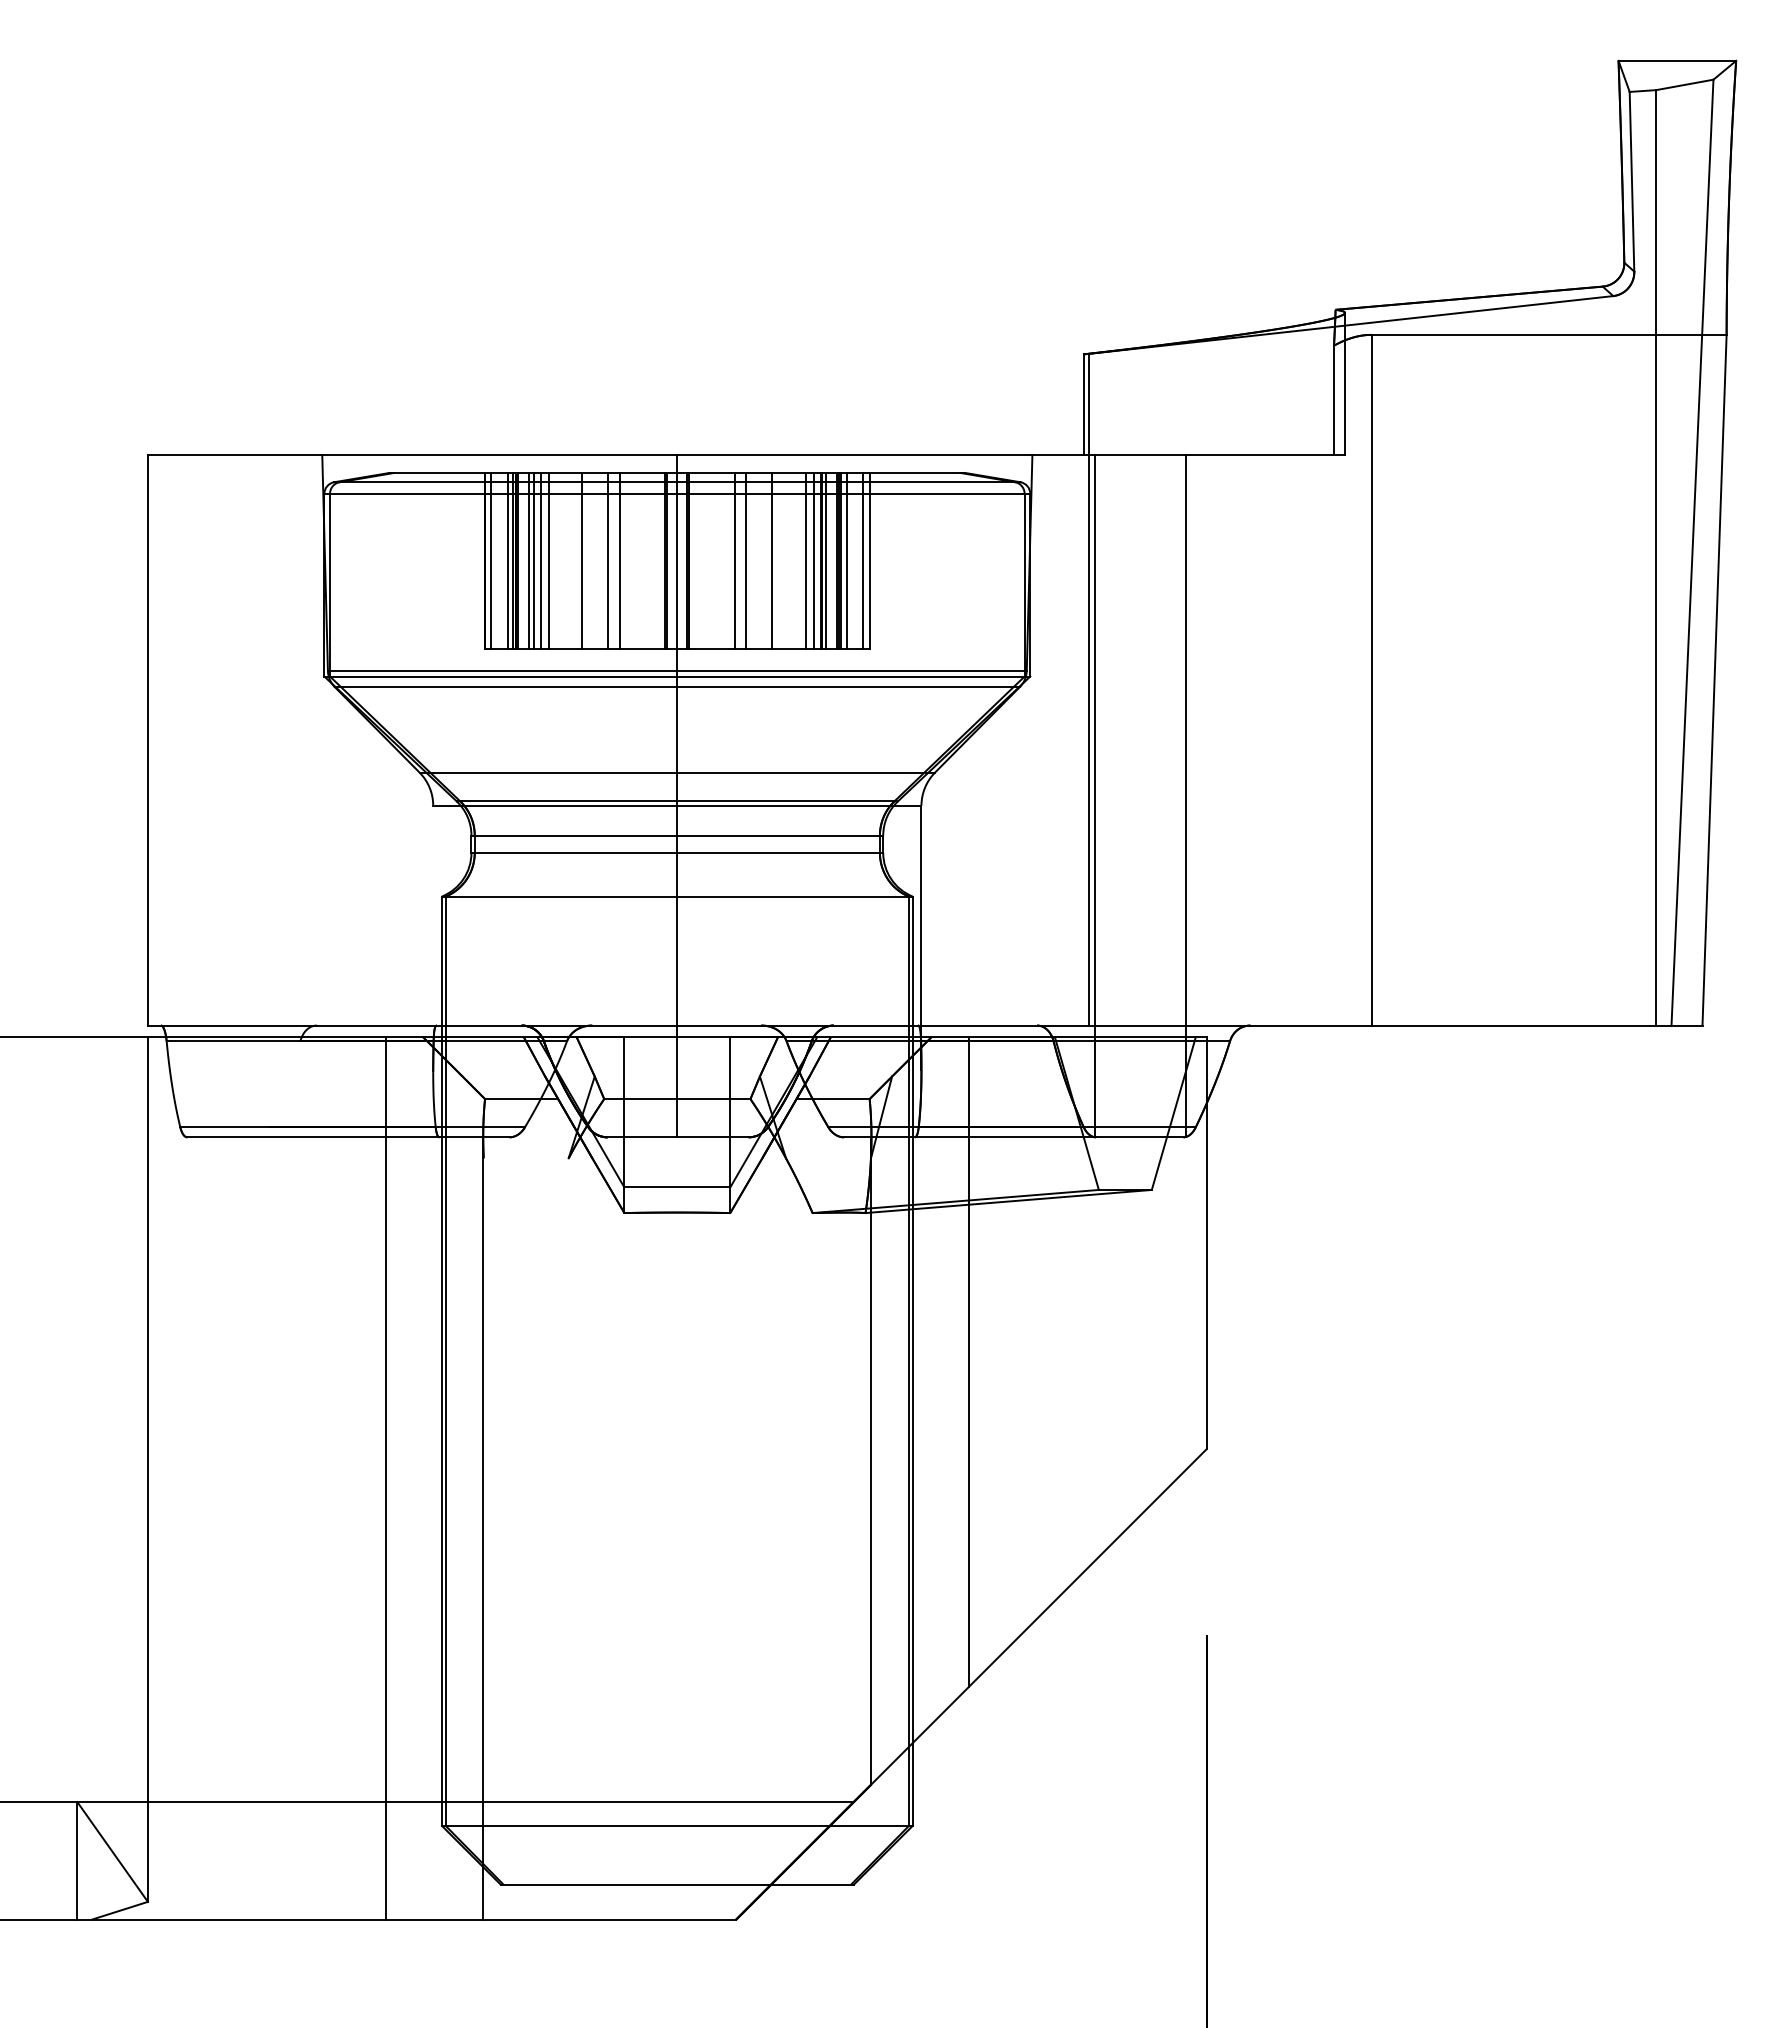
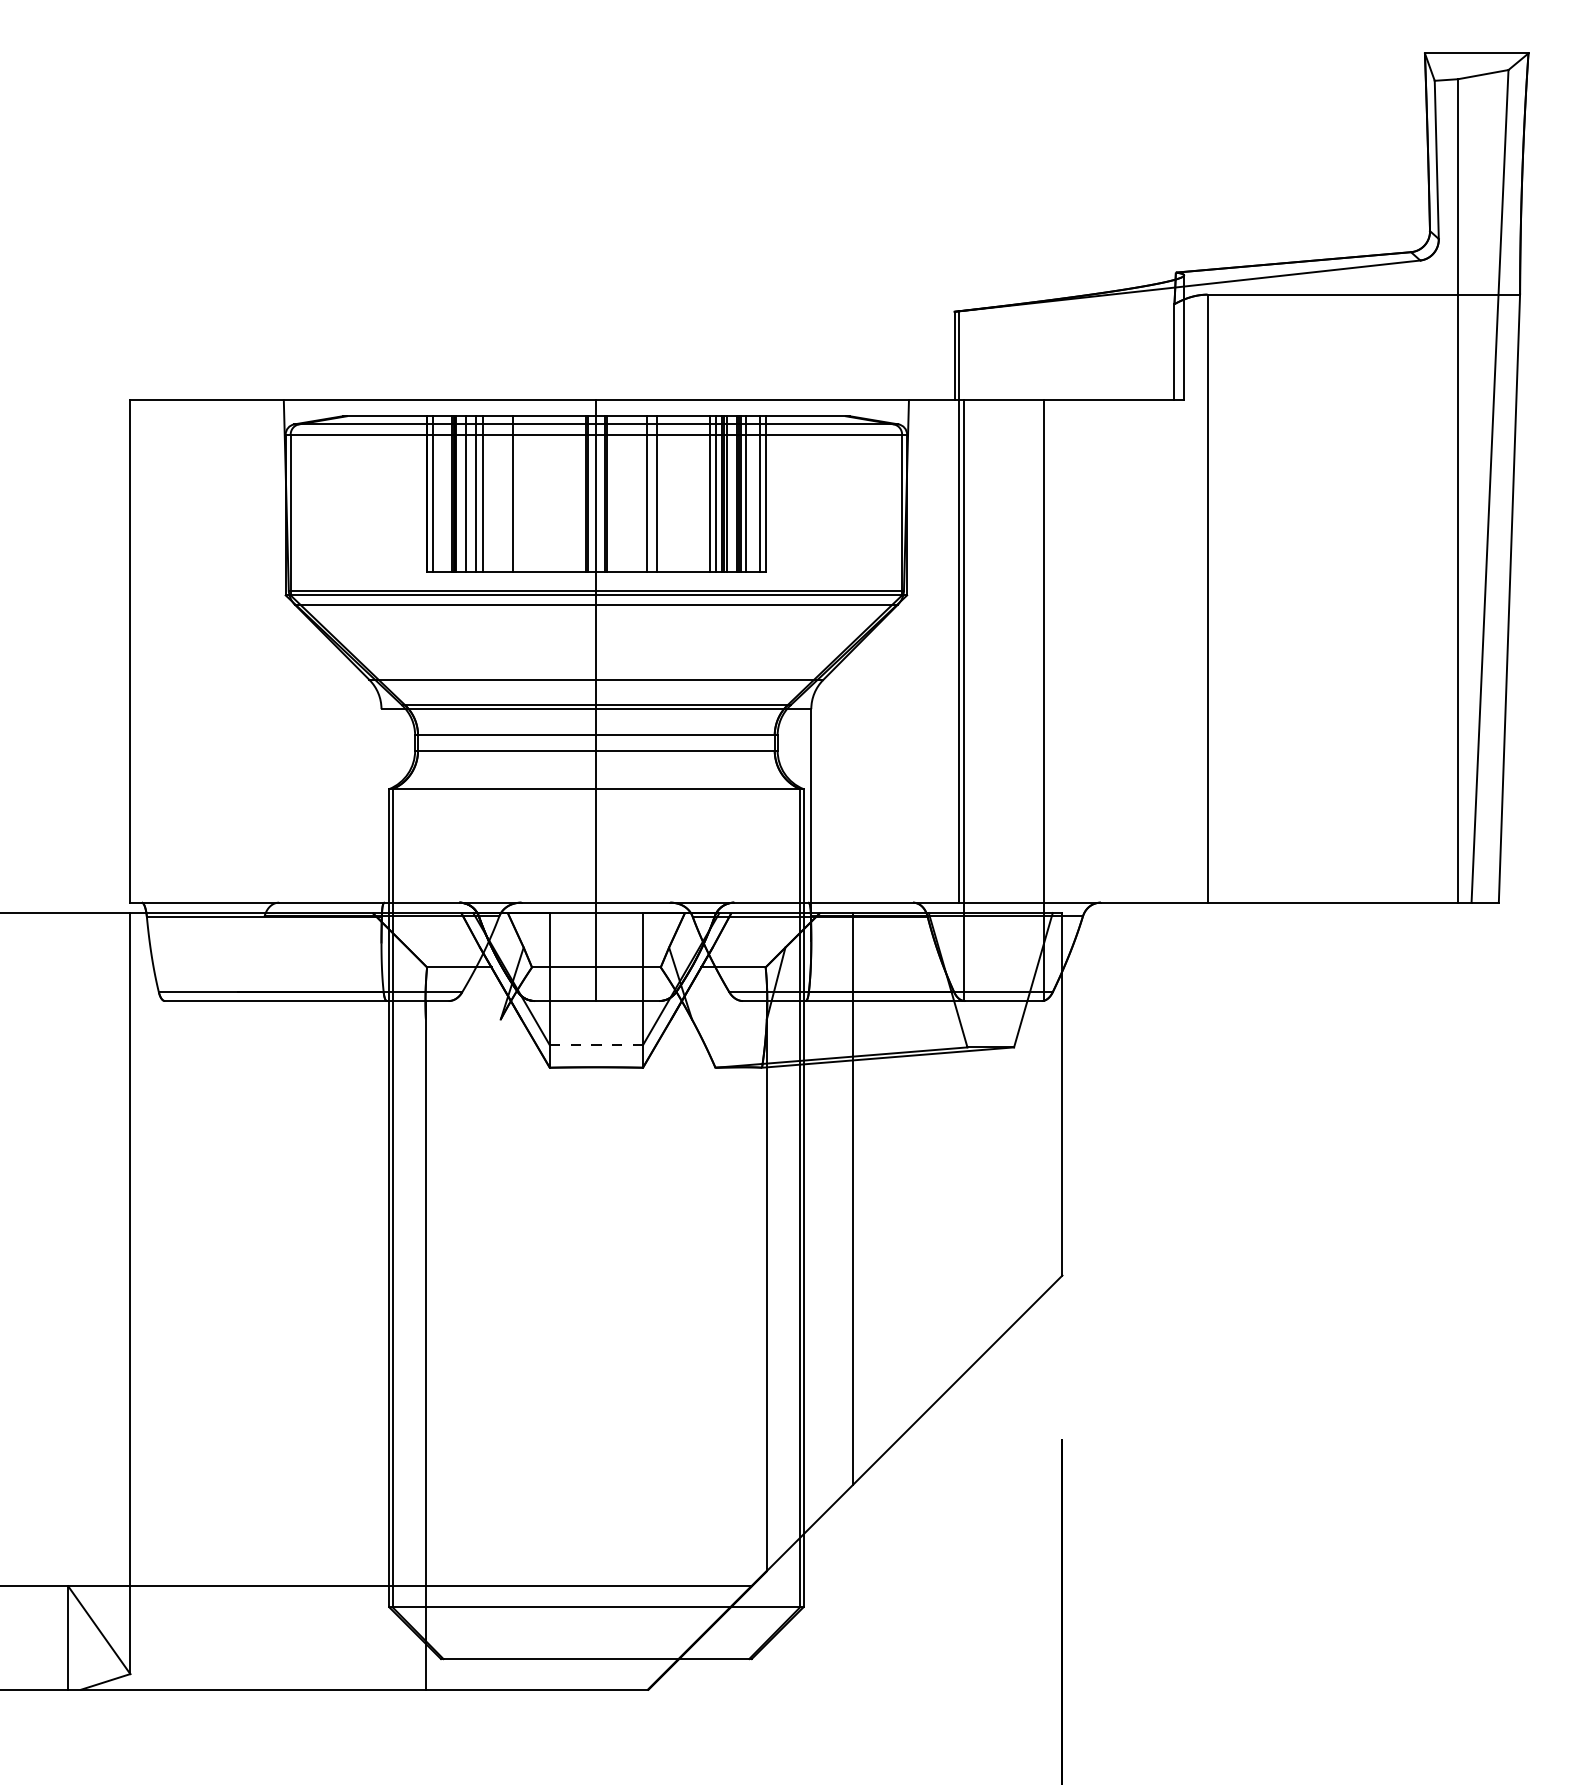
line: (507, 561) -> (446, 494), removed
line: (534, 561) -> (470, 494), removed
line: (608, 561) -> (535, 494), removed
line: (619, 561) -> (545, 494), removed
line: (772, 561) -> (680, 494), removed
line: (677, 1187) -> (596, 1045), solid -> dashed
line: (385, 1478) -> (339, 1301), removed

